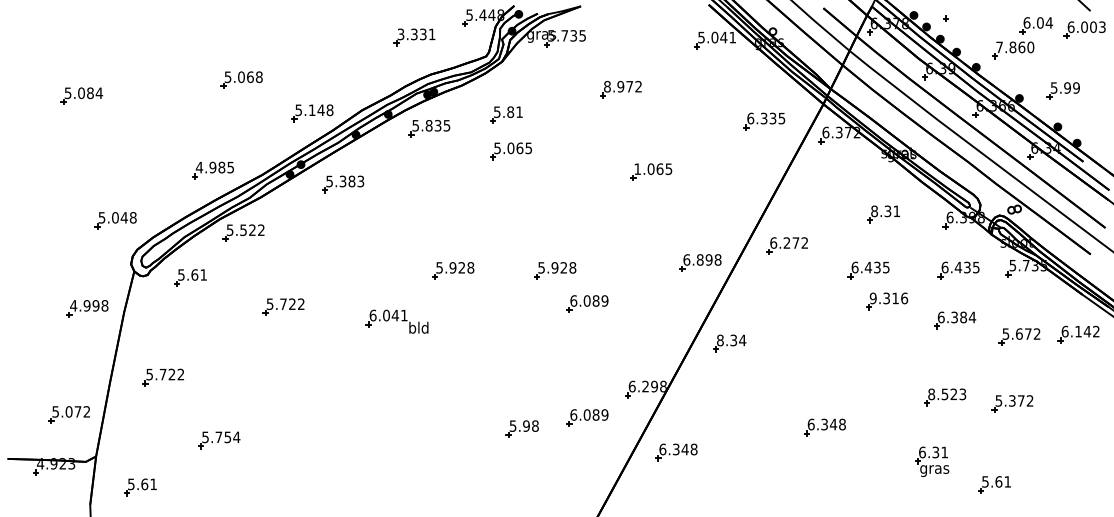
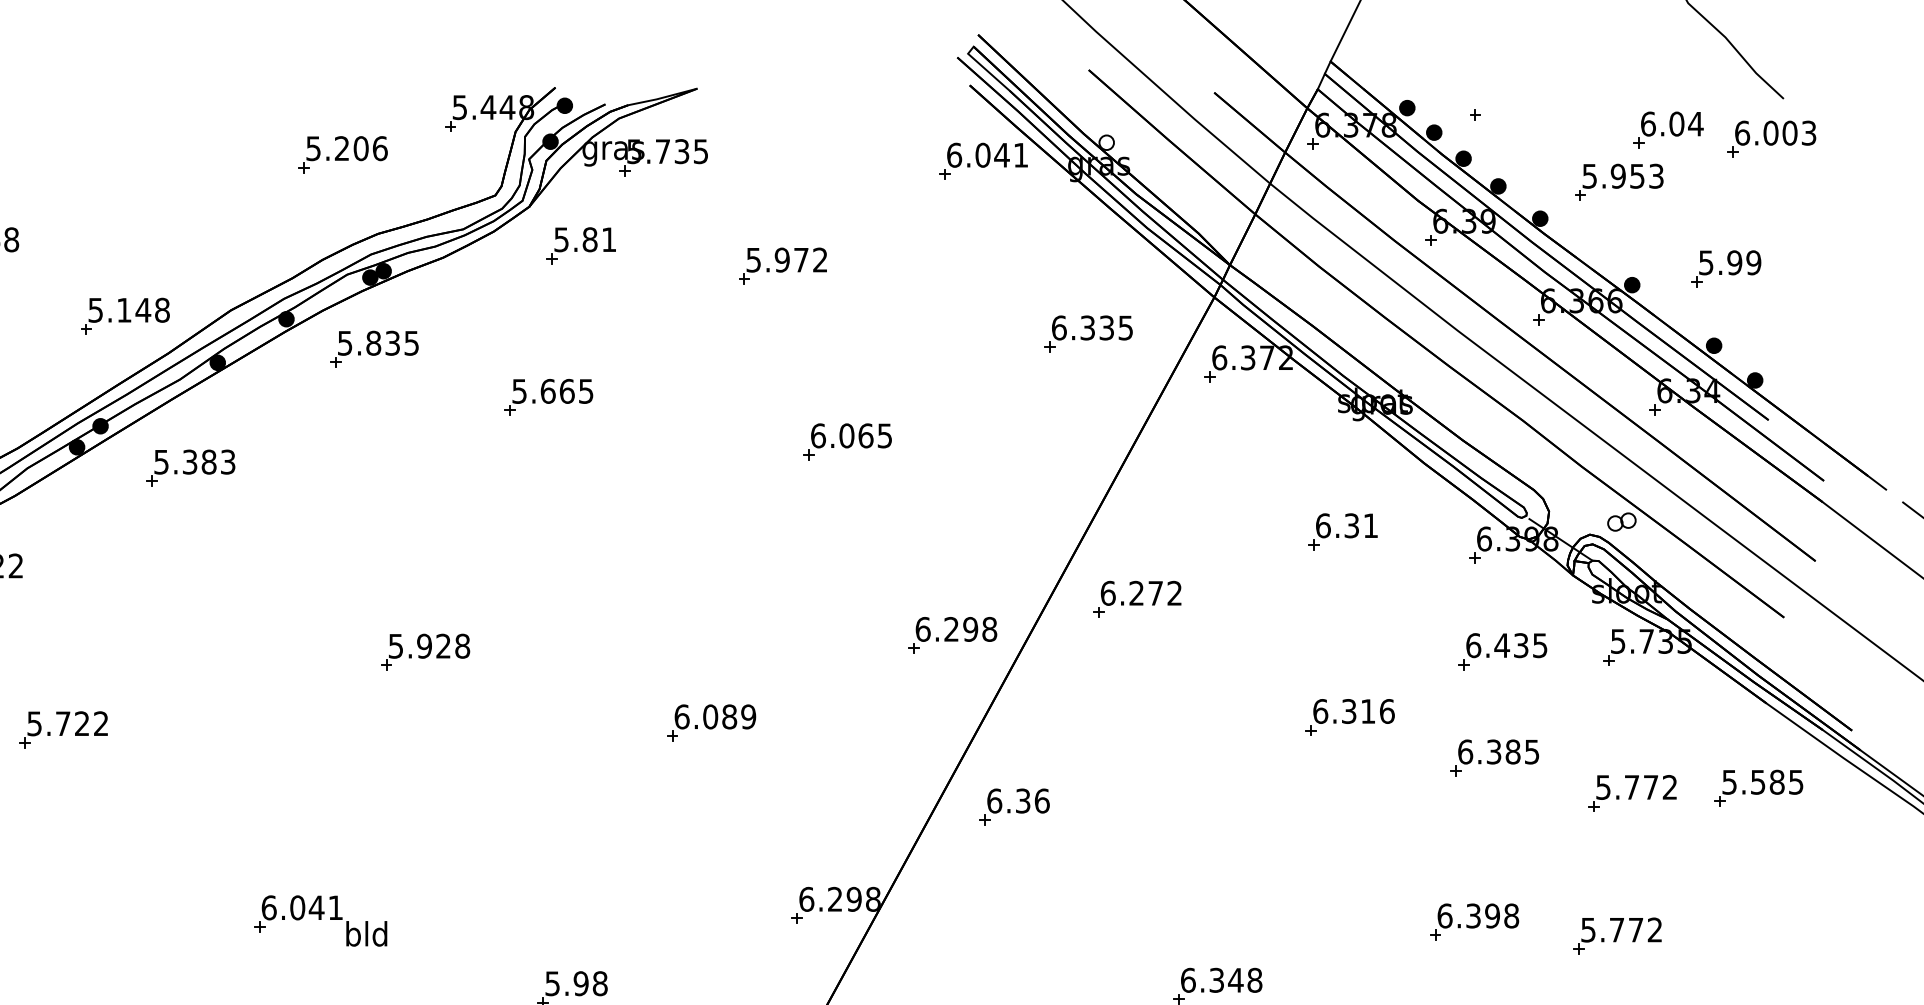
text: (416, 34) -> (346, 148), 3.331 -> 5.206
text: (701, 37) -> (954, 155), 5.041 -> 6.041
text: (1015, 47) -> (1623, 176), 7.860 -> 5.953
text: (607, 86) -> (753, 259), 8.972 -> 5.972
part: (506, 114) -> (581, 244), moved
text: (510, 147) -> (547, 389), 5.065 -> 5.665
text: (637, 168) -> (817, 434), 1.065 -> 6.065
text: (874, 210) -> (1323, 523), 8.31 -> 6.31
text: (699, 259) -> (950, 628), 6.898 -> 6.298
part: (555, 270) -> (643, 651), removed
part: (868, 270) -> (1310, 651), removed
text: (872, 298) -> (1318, 711), 9.316 -> 6.316
text: (972, 317) -> (1532, 752), 6.384 -> 6.385
part: (396, 321) -> (319, 920), moved
text: (1080, 331) -> (1762, 781), 6.142 -> 5.585
text: (1019, 333) -> (1632, 786), 5.672 -> 5.772
text: (731, 340) -> (1018, 801), 8.34 -> 6.36
text: (947, 394) -> (1478, 916), 8.523 -> 6.398
text: (1012, 400) -> (1617, 929), 5.372 -> 5.772
part: (587, 417) -> (711, 965), removed

